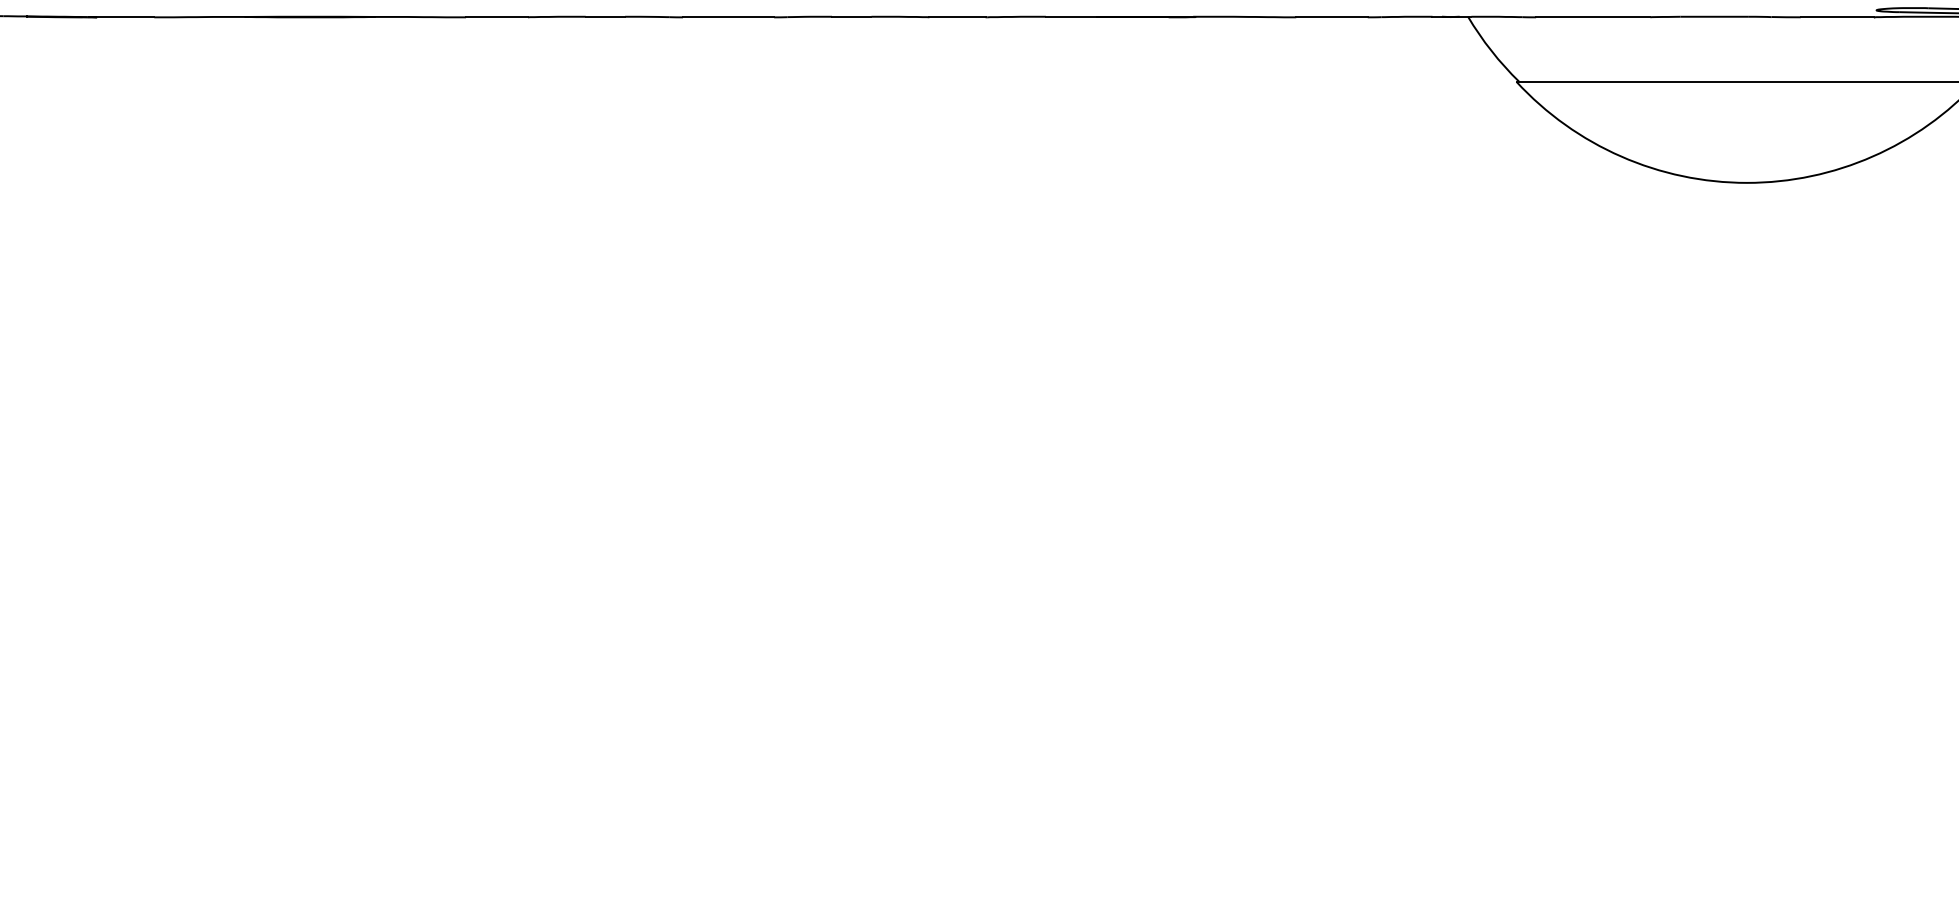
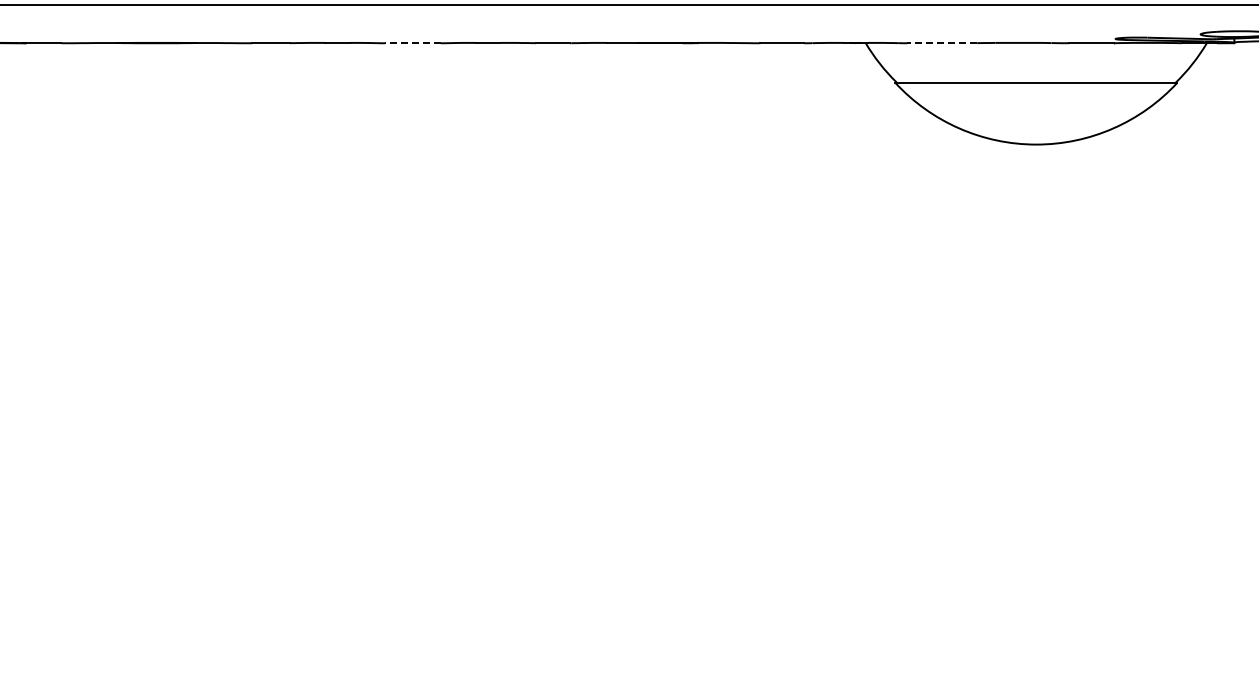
line: (727, 17) -> (412, 43), solid -> dashed
line: (1593, 17) -> (942, 43), solid -> dashed

